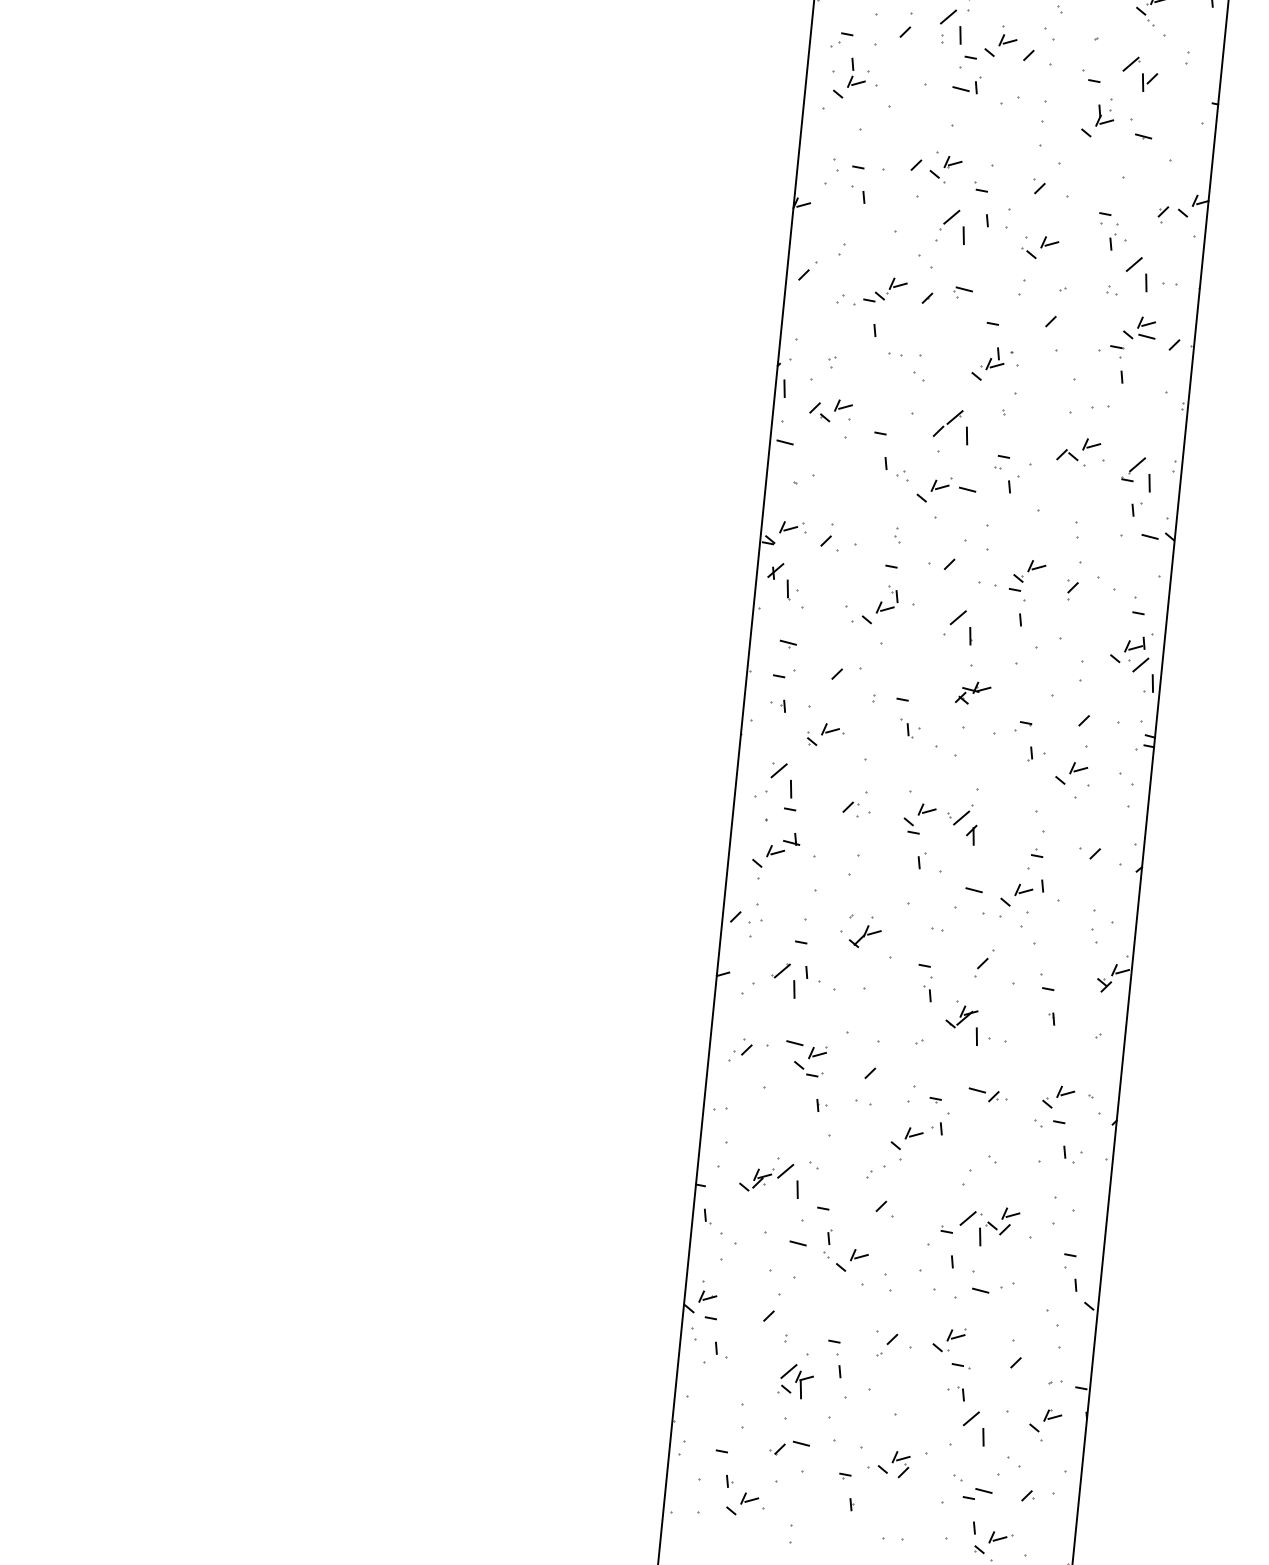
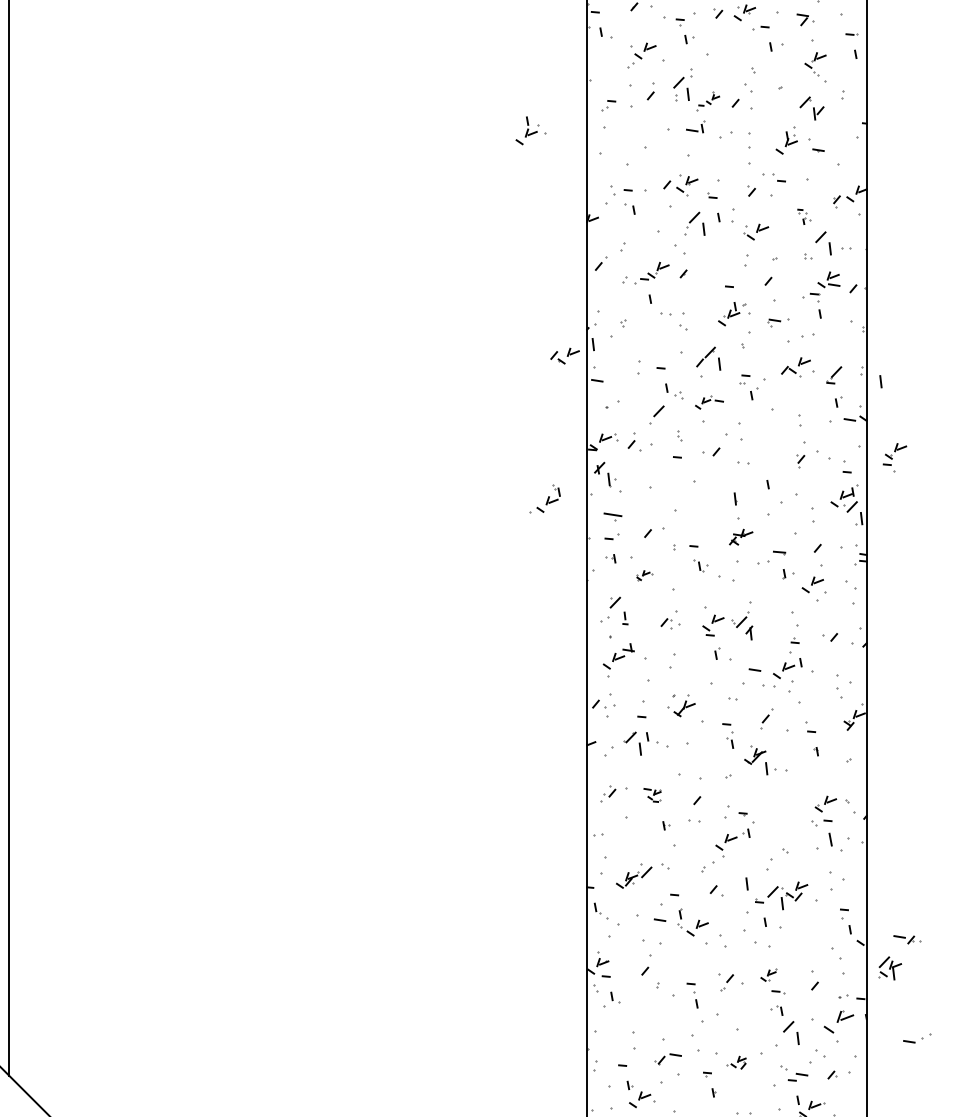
part: (989, 47) -> (708, 100), size x0.6
part: (1090, 75) -> (778, 177), moved
part: (855, 78) -> (530, 130), moved
part: (1111, 231) -> (803, 216), size x0.6
part: (963, 292) -> (774, 322), moved
part: (830, 409) -> (564, 355), moved
line: (1148, 482) -> (880, 381), moved
part: (946, 490) -> (709, 402), size x0.7
part: (1026, 580) -> (894, 457), moved
part: (874, 603) -> (544, 498), moved
part: (954, 622) -> (656, 414), moved
part: (787, 643) -> (612, 516), size x1.6
part: (1023, 726) -> (777, 556), size x1.6
part: (825, 735) -> (644, 575), size x0.6
part: (791, 795) -> (625, 618), size x0.6
part: (805, 1059) -> (652, 795), size x0.6
part: (988, 1095) -> (907, 939), moved
part: (1071, 1155) -> (838, 842), size x1.6
line: (796, 1188) -> (746, 883), moved
part: (993, 1287) -> (917, 1038), moved
part: (949, 1340) -> (768, 975), size x0.7
part: (795, 1381) -> (889, 968), moved
part: (1044, 1425) -> (838, 1026), size x1.4
part: (889, 1463) -> (736, 1062), size x0.7

